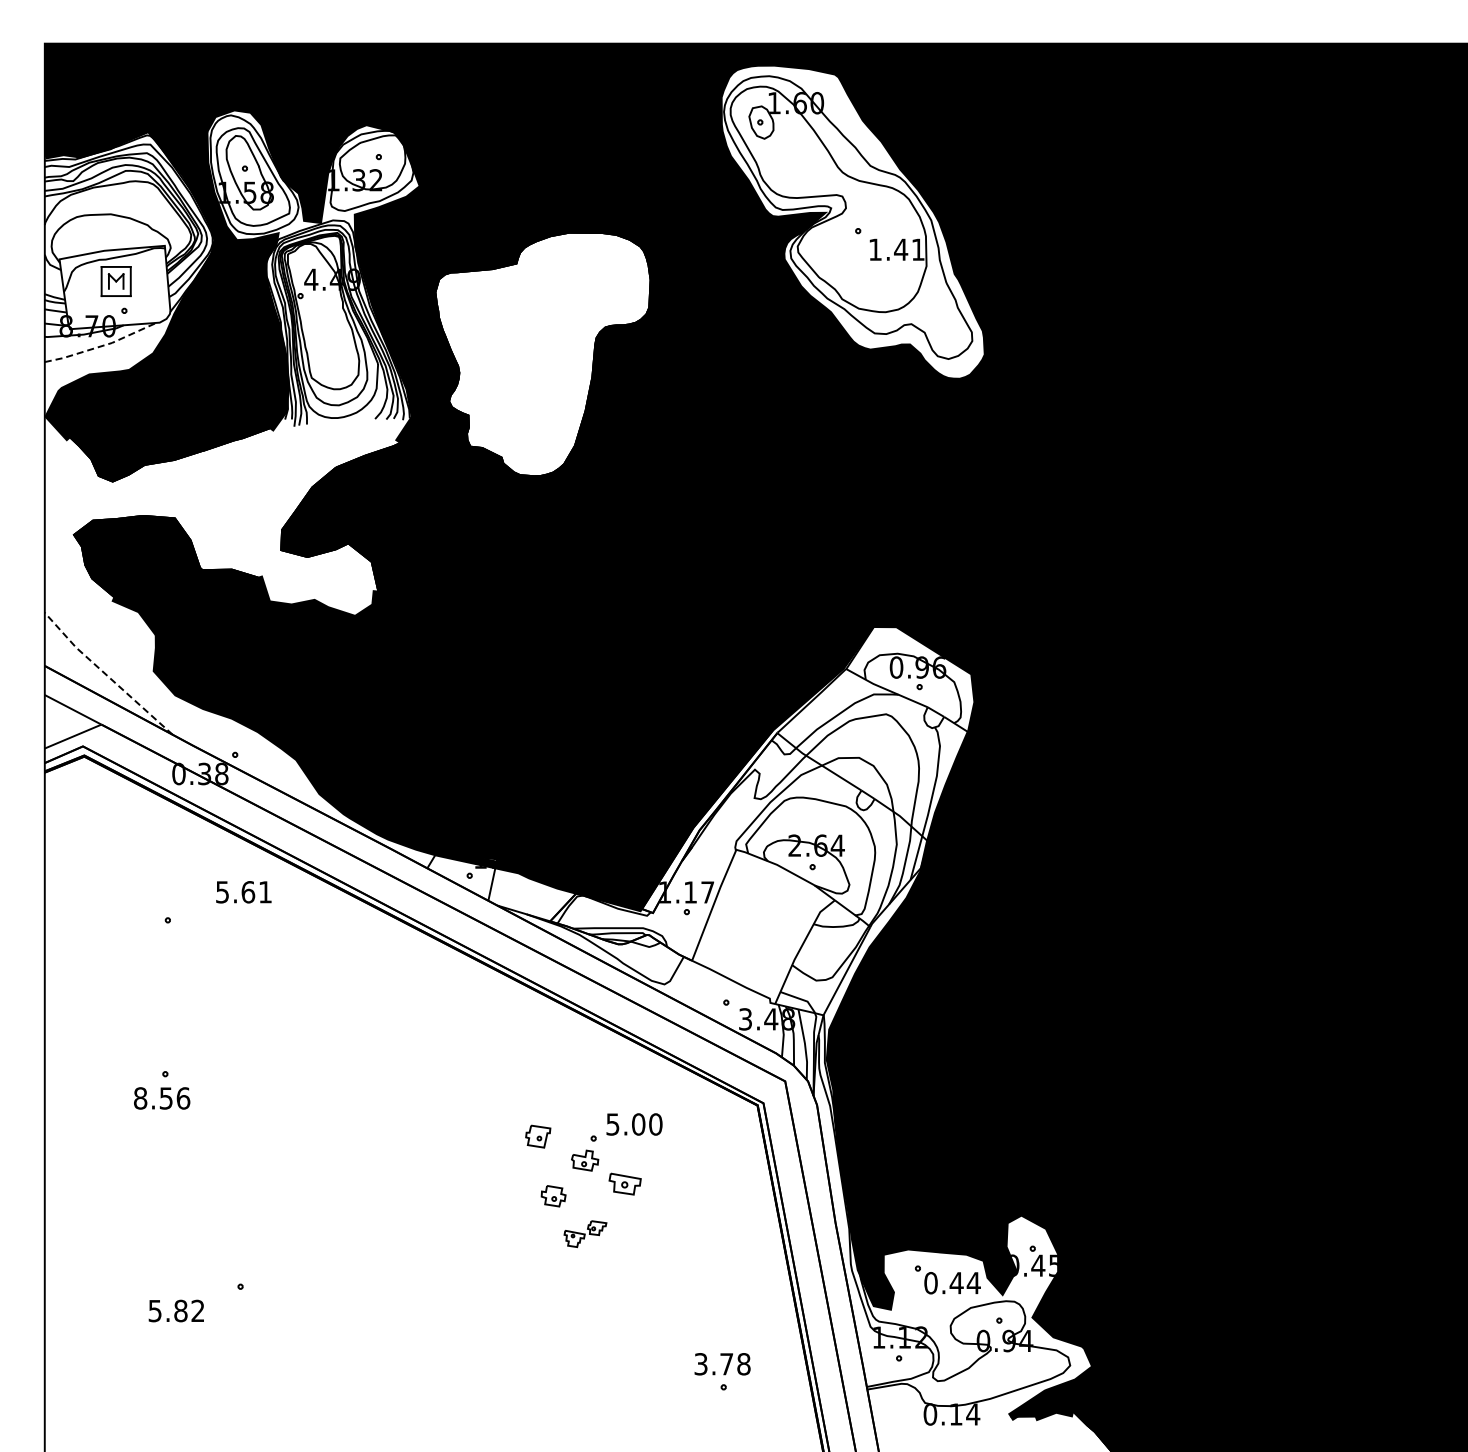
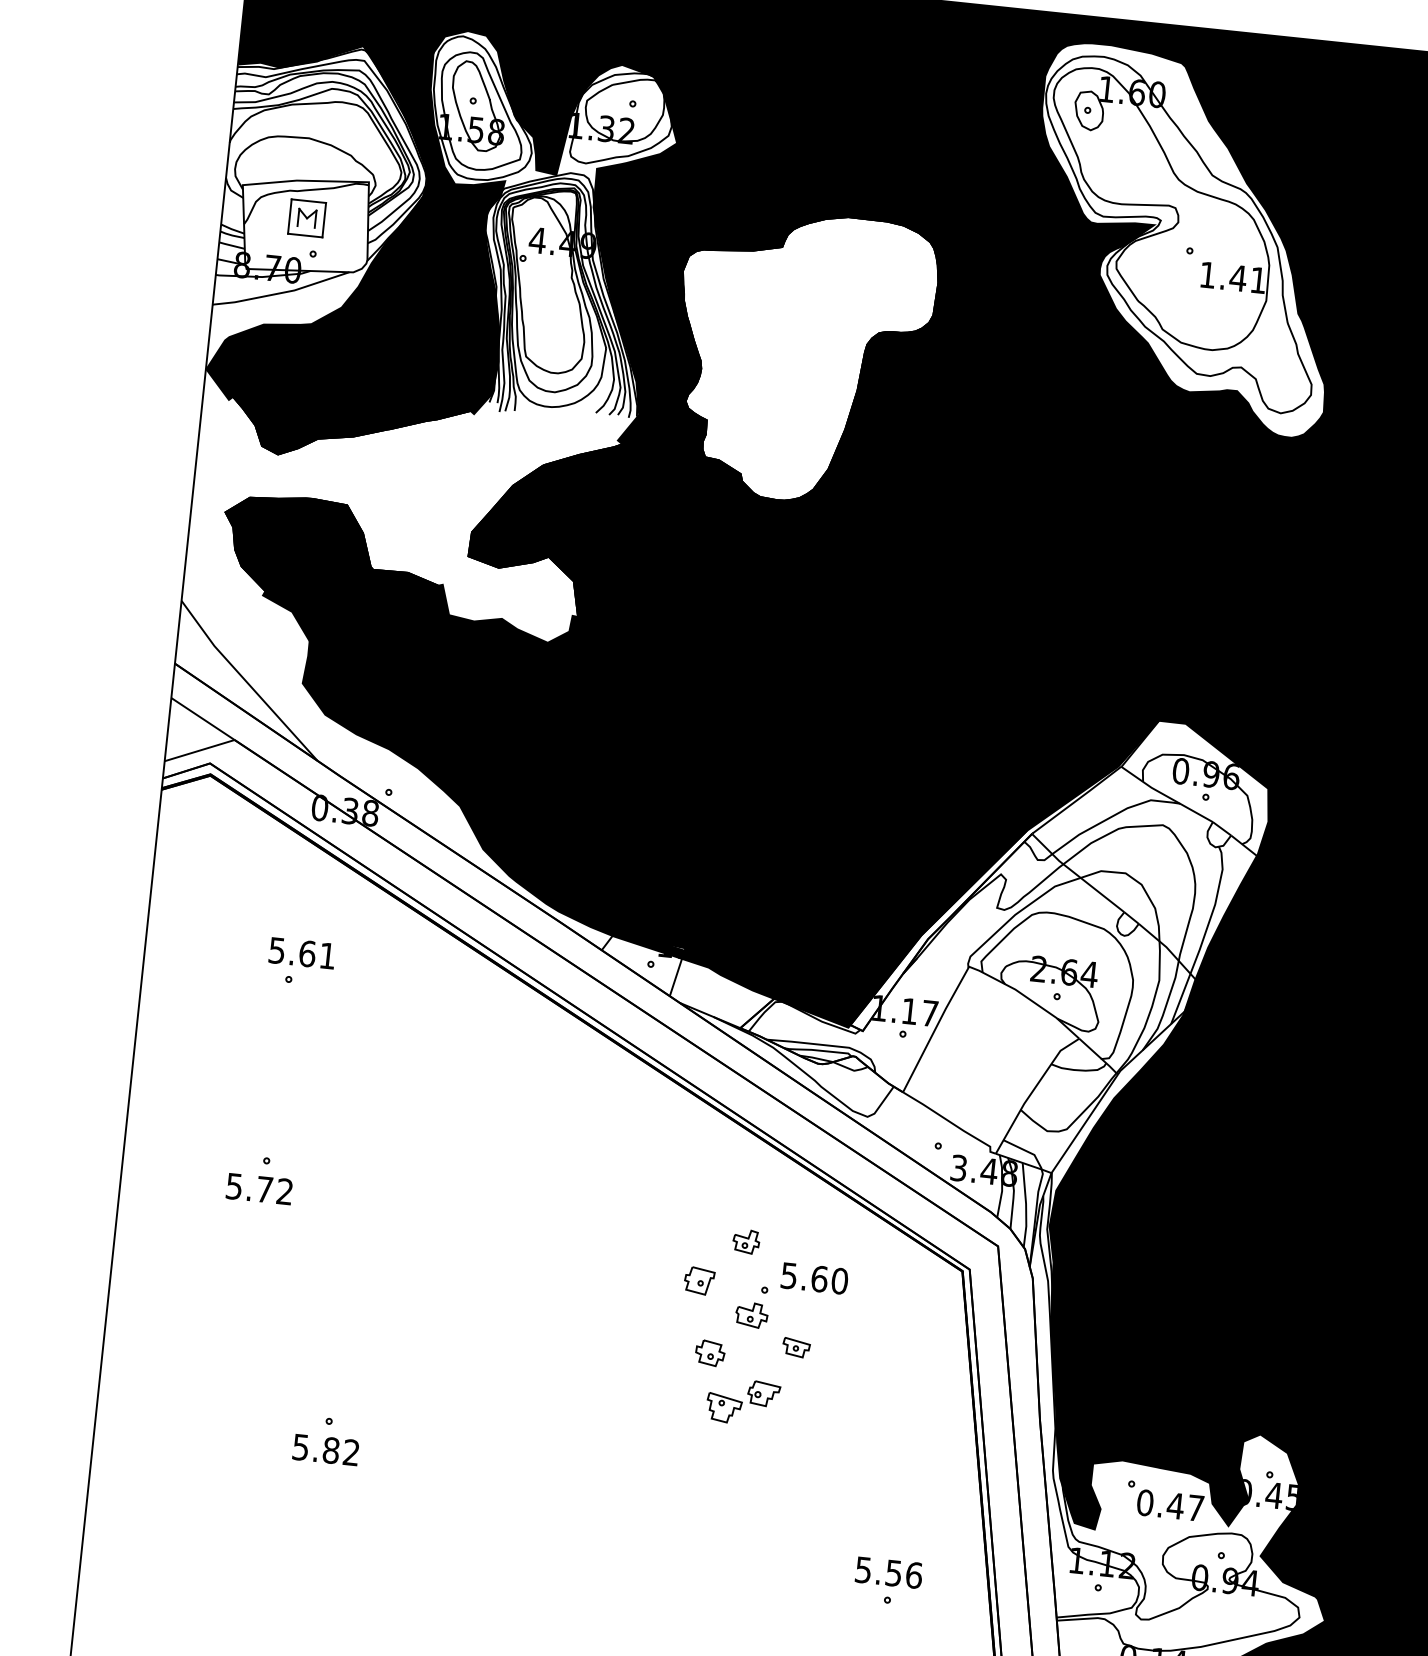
line: (101, 346) -> (281, 293), dashed -> solid
line: (106, 674) -> (246, 681), dashed -> solid
text: (243, 892) -> (301, 953), moved
text: (162, 1098) -> (260, 1189), 8.56 -> 5.72
part: (573, 1099) -> (745, 1241), added
text: (638, 1124) -> (819, 1279), 5.00 -> 5.60
part: (625, 1183) -> (796, 1347), size x0.71
part: (585, 1233) -> (743, 1401), size x1.43
text: (973, 1283) -> (1195, 1508), 0.44 -> 0.47
text: (175, 1310) -> (324, 1449), moved
text: (722, 1364) -> (888, 1573), 3.78 -> 5.56

